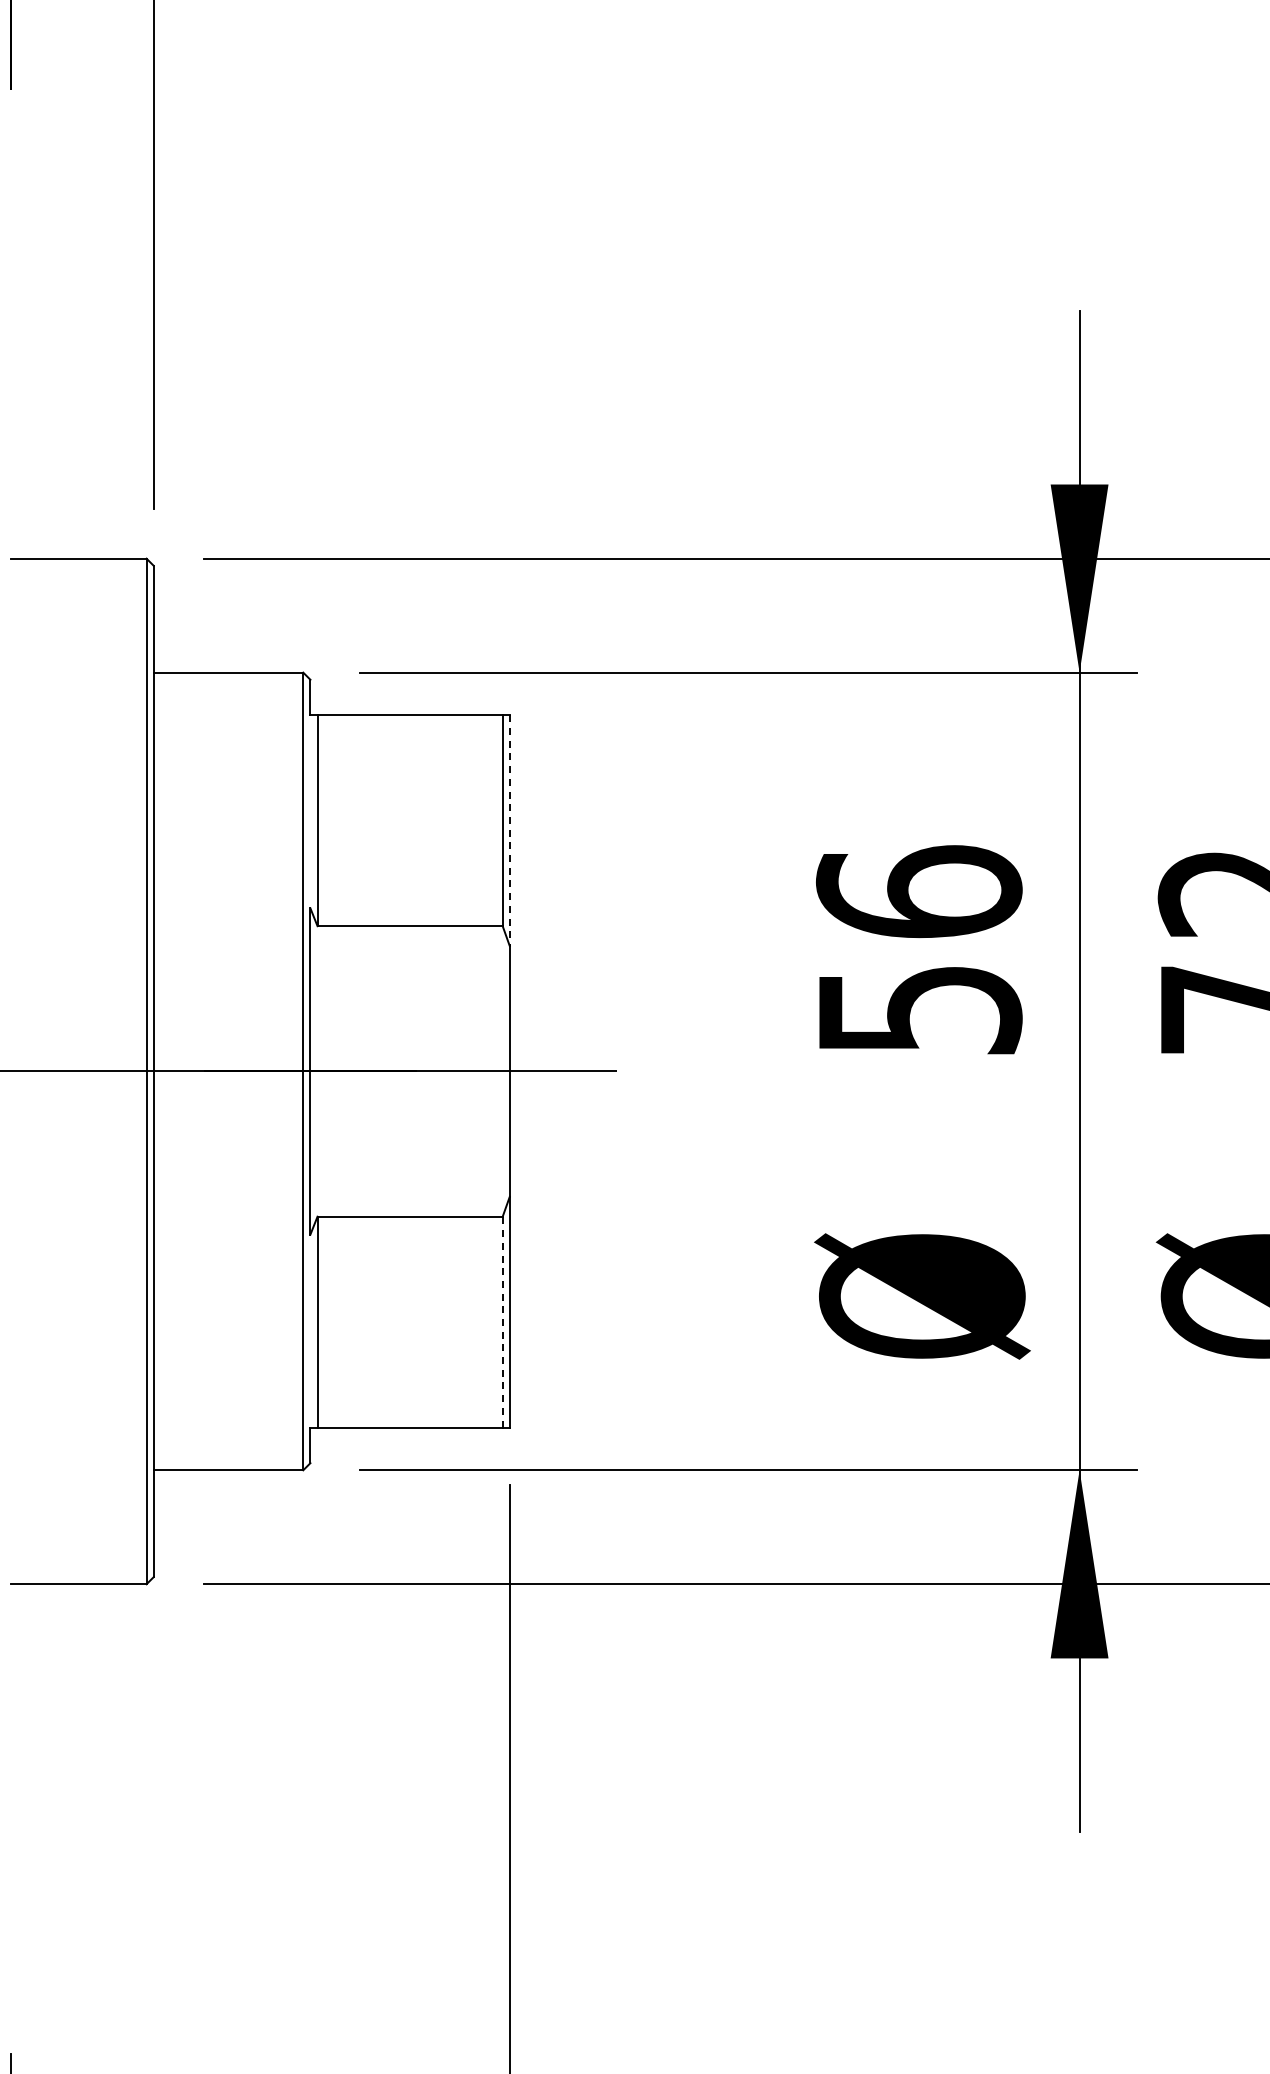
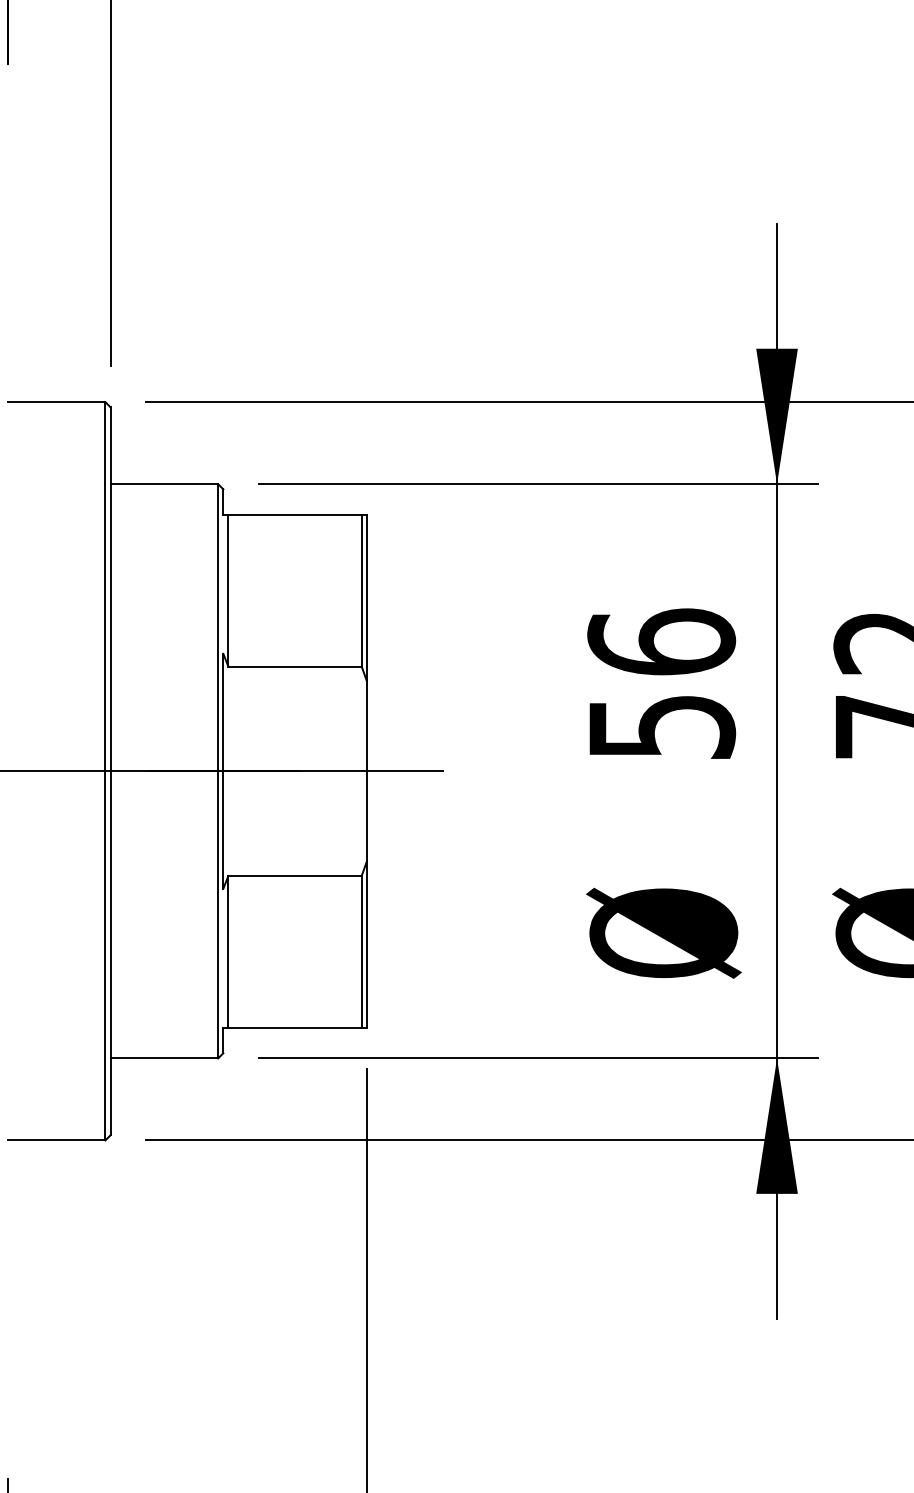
line: (509, 831) -> (366, 598), dashed -> solid
line: (502, 1321) -> (361, 951), dashed -> solid

